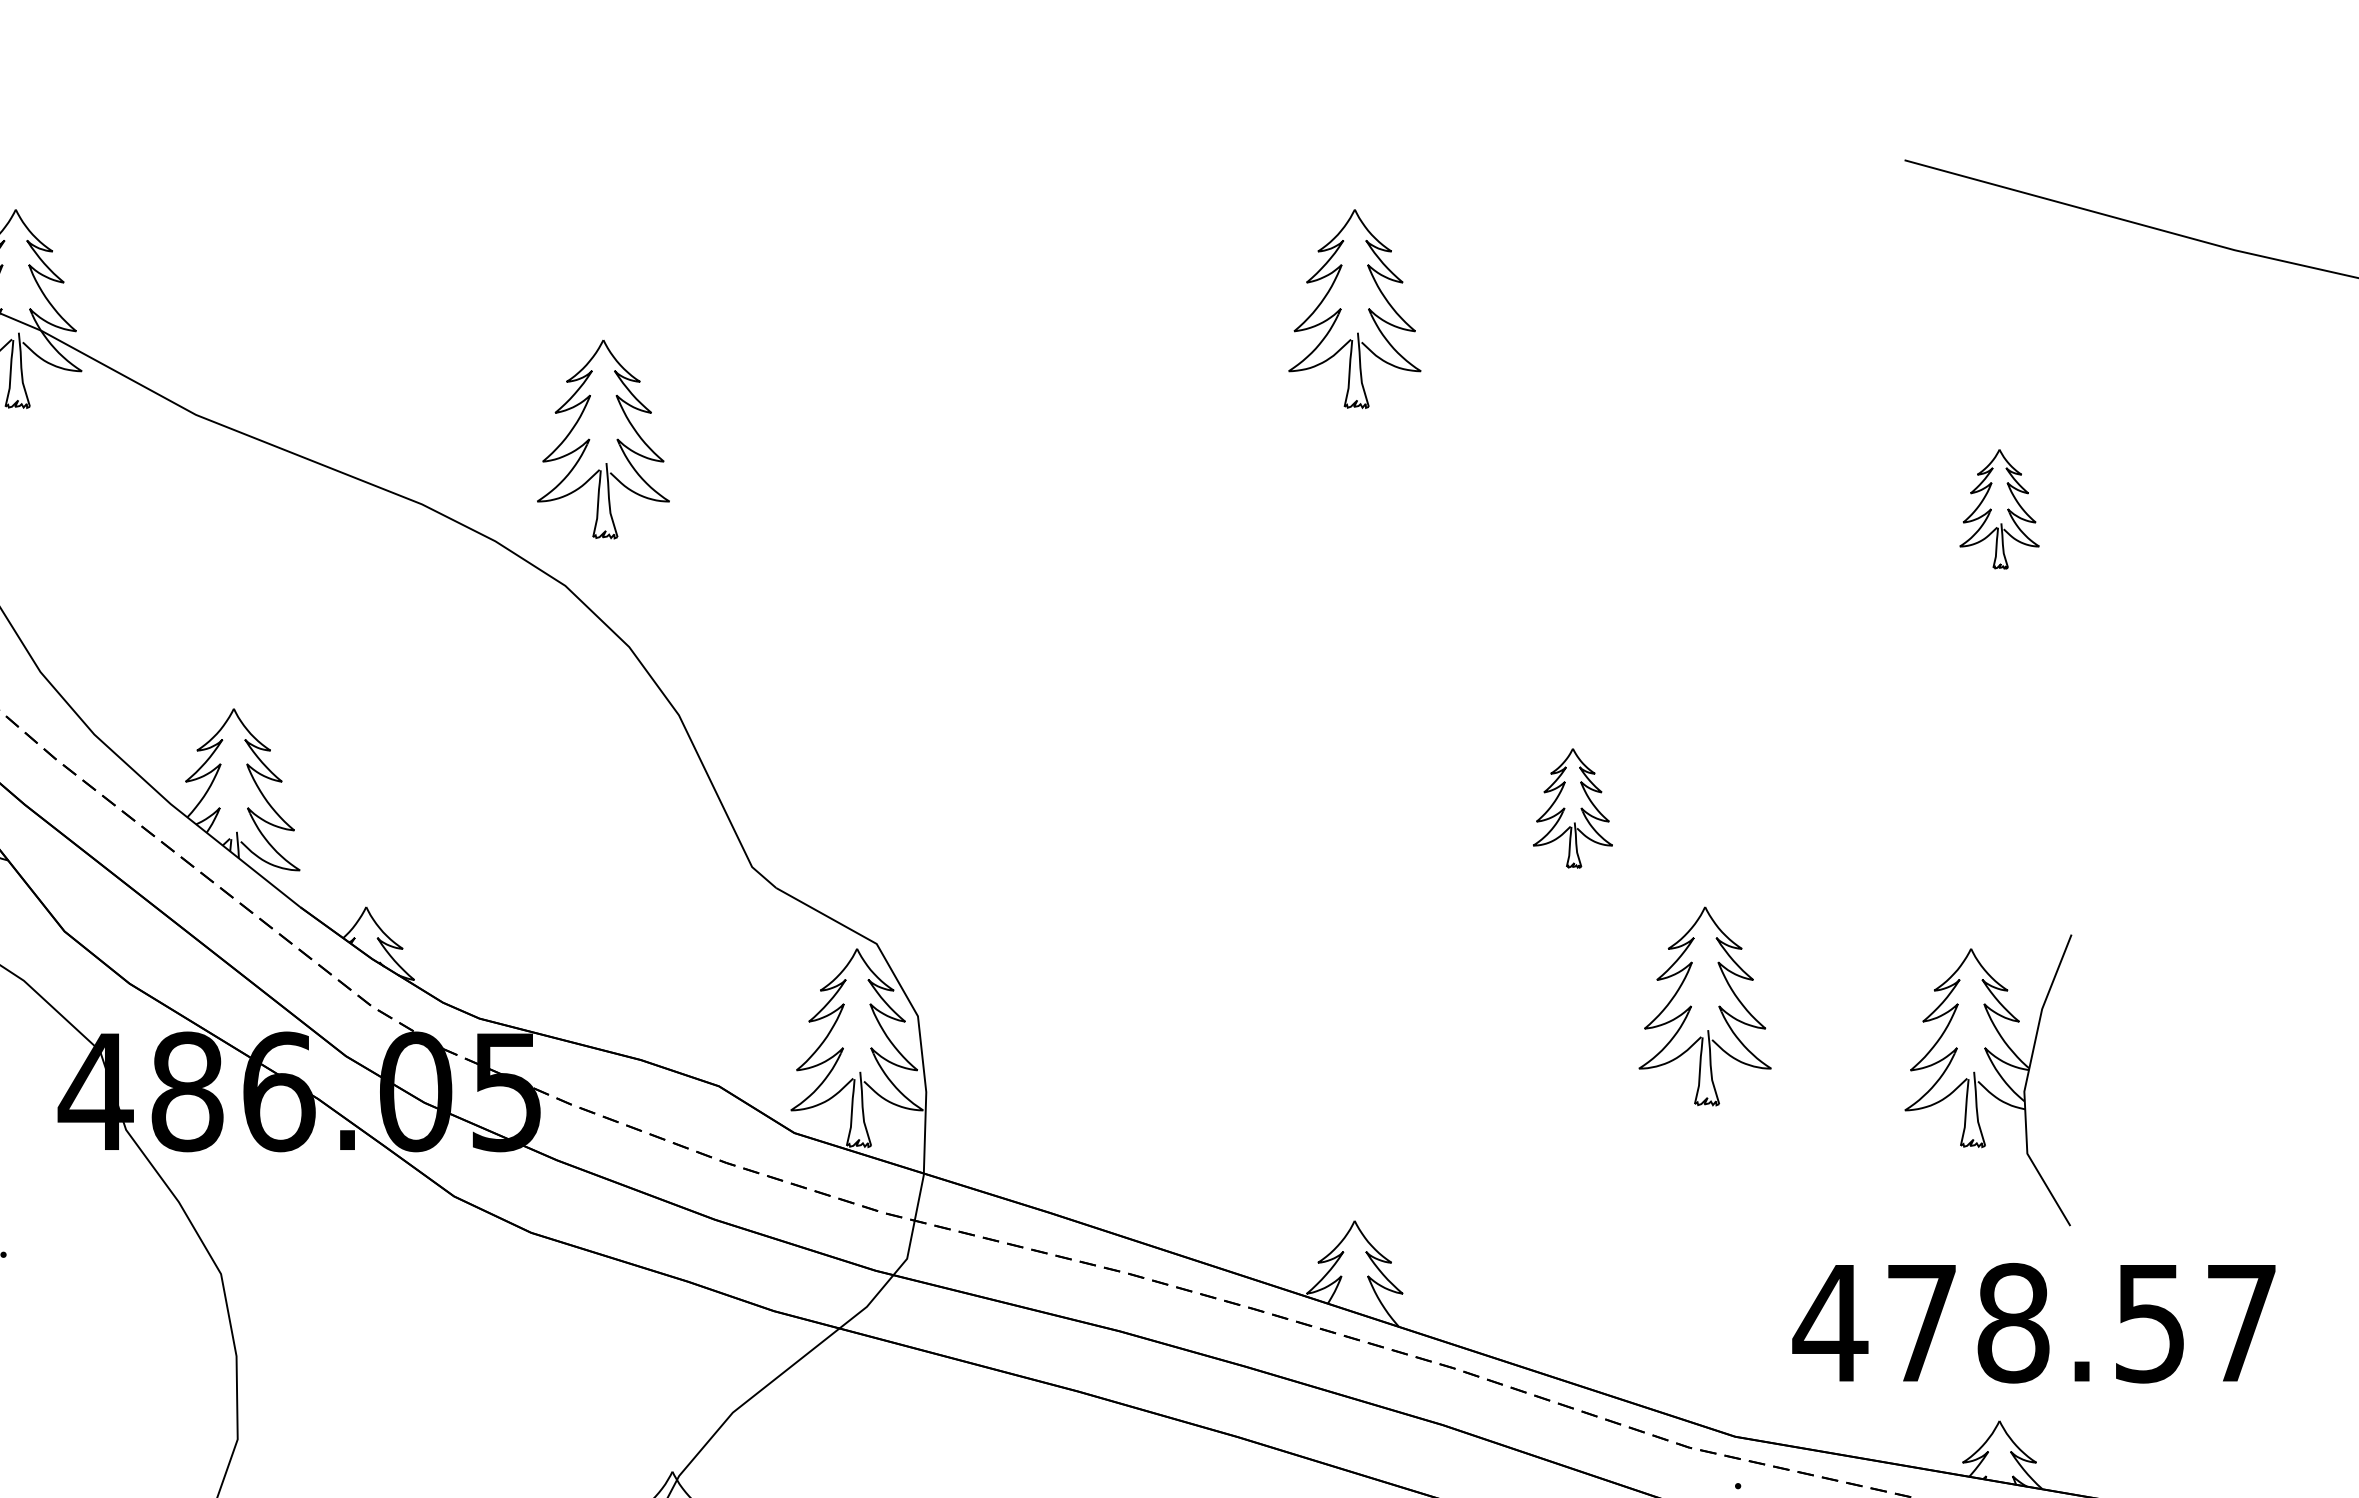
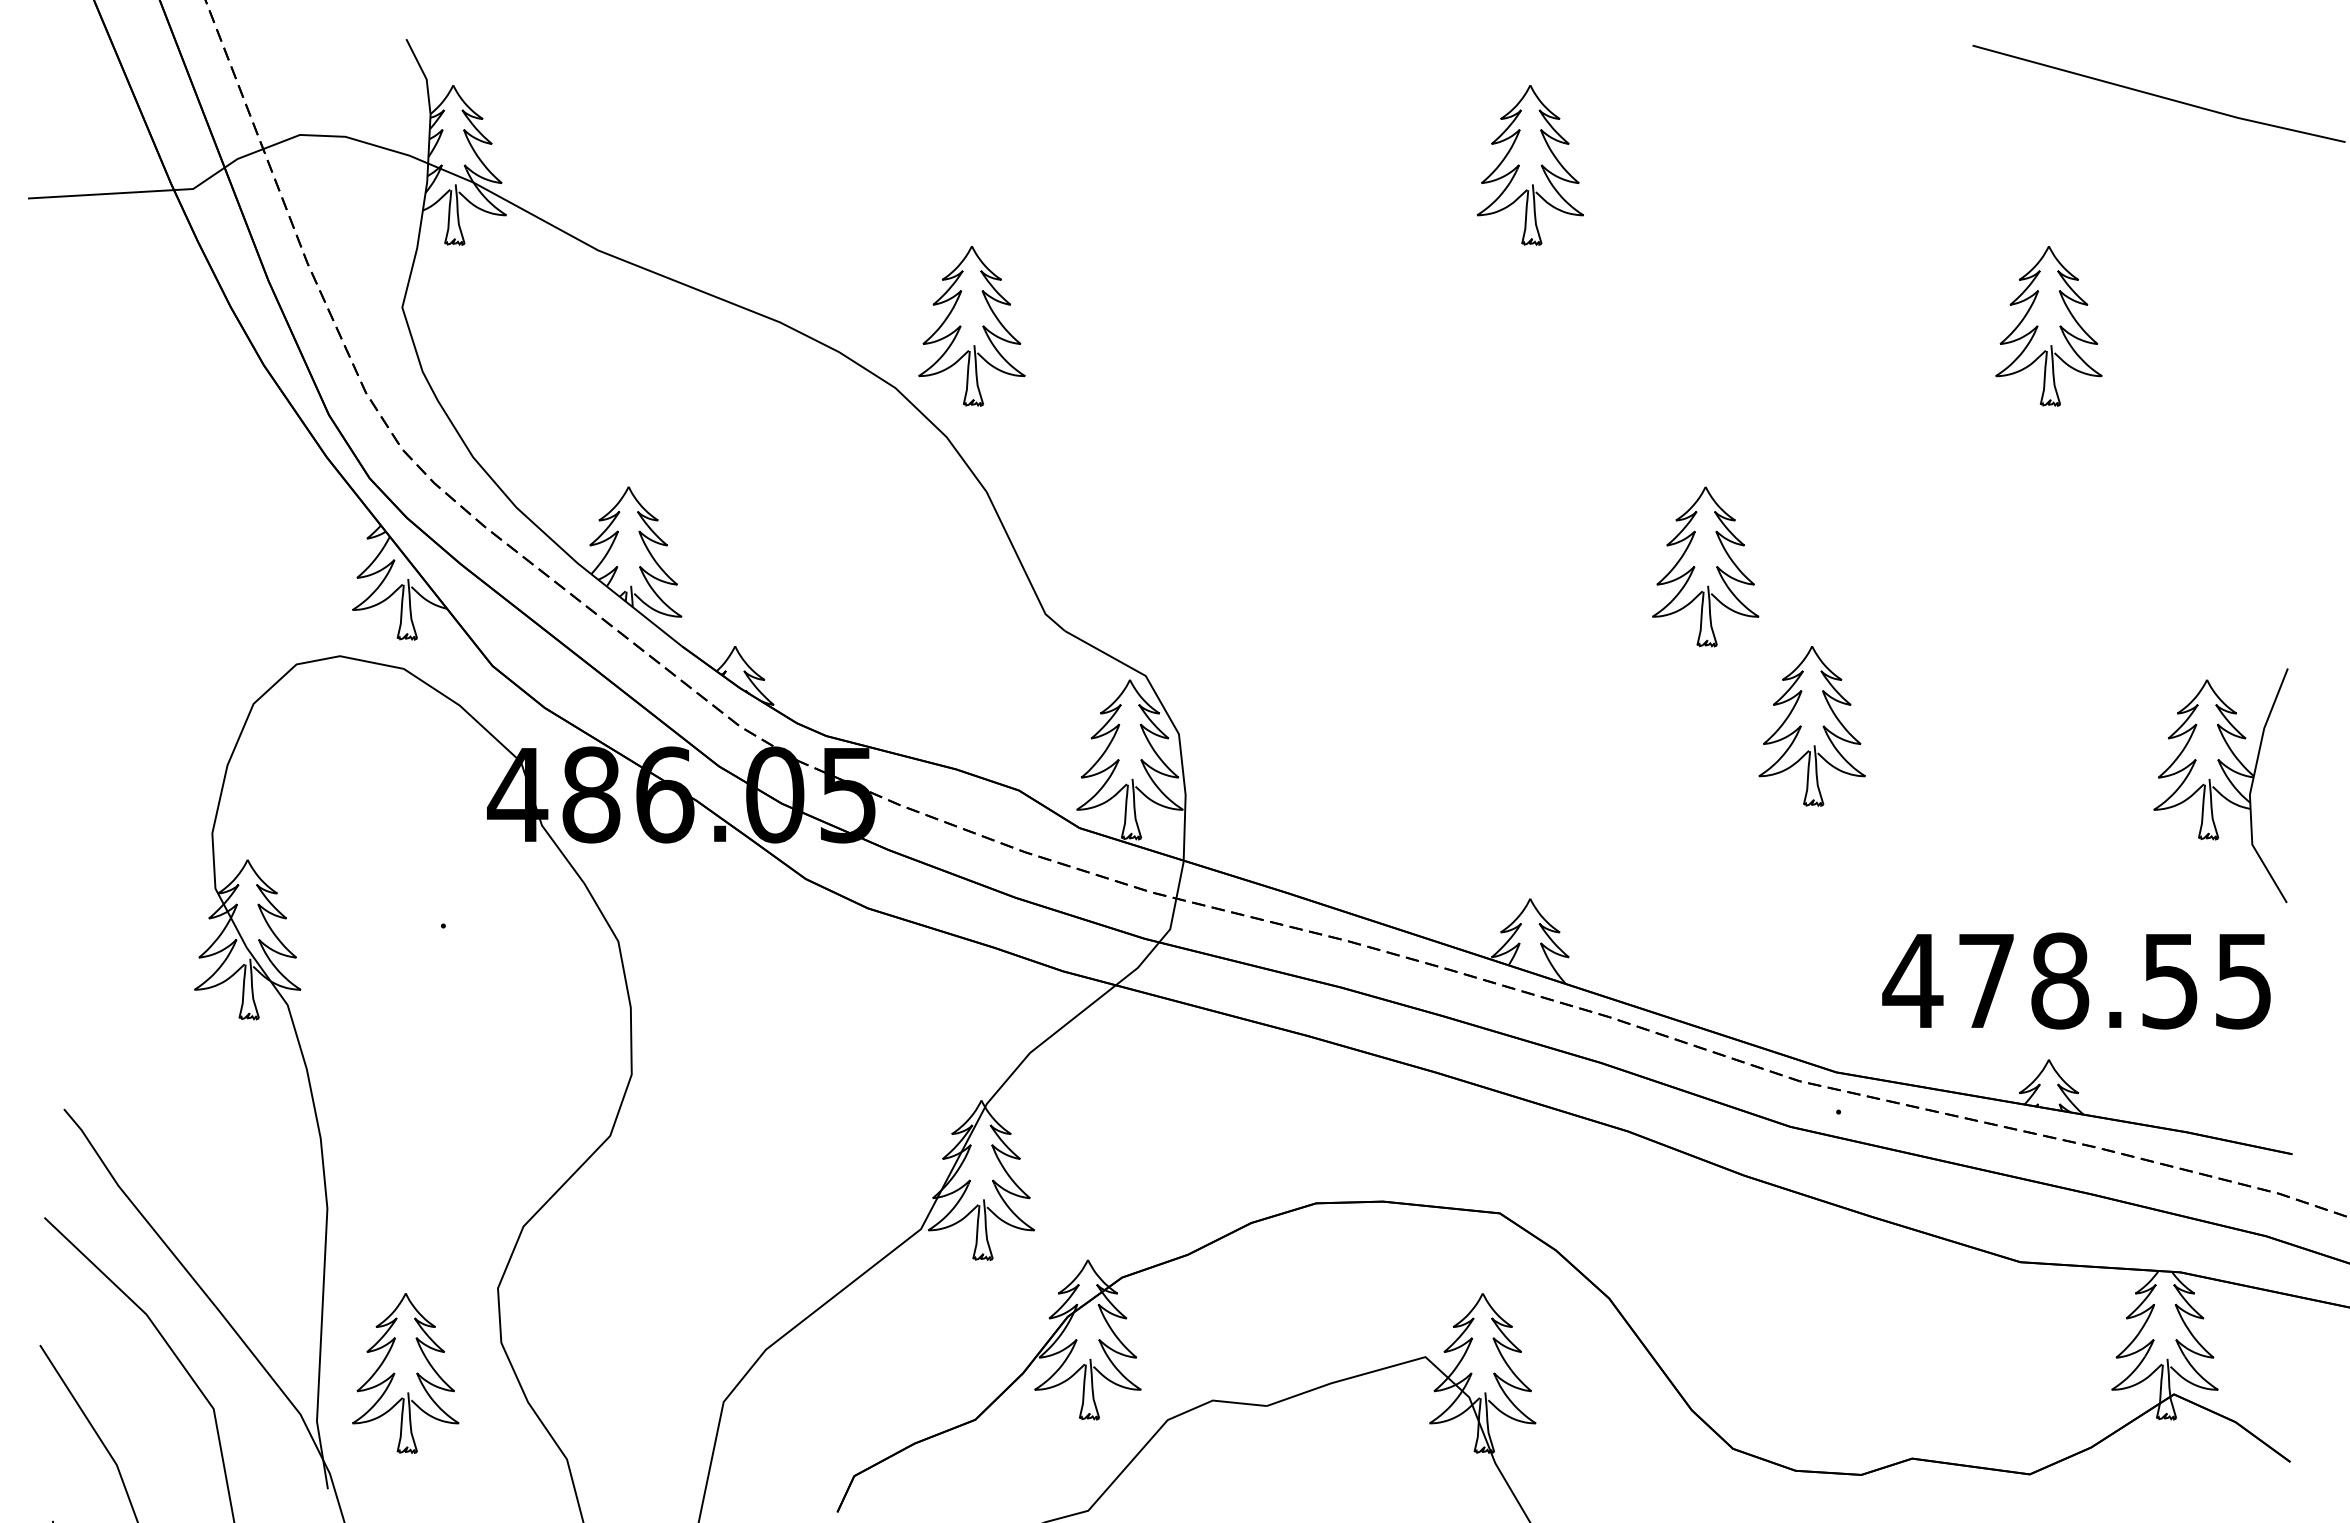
part: (602, 439) -> (971, 326), moved
part: (1998, 509) -> (2048, 326), size x1.67
part: (1572, 807) -> (1705, 566), size x1.67
part: (1987, 1080) -> (2220, 785), moved
text: (2241, 1323) -> (2243, 981), 478.57 -> 478.55

